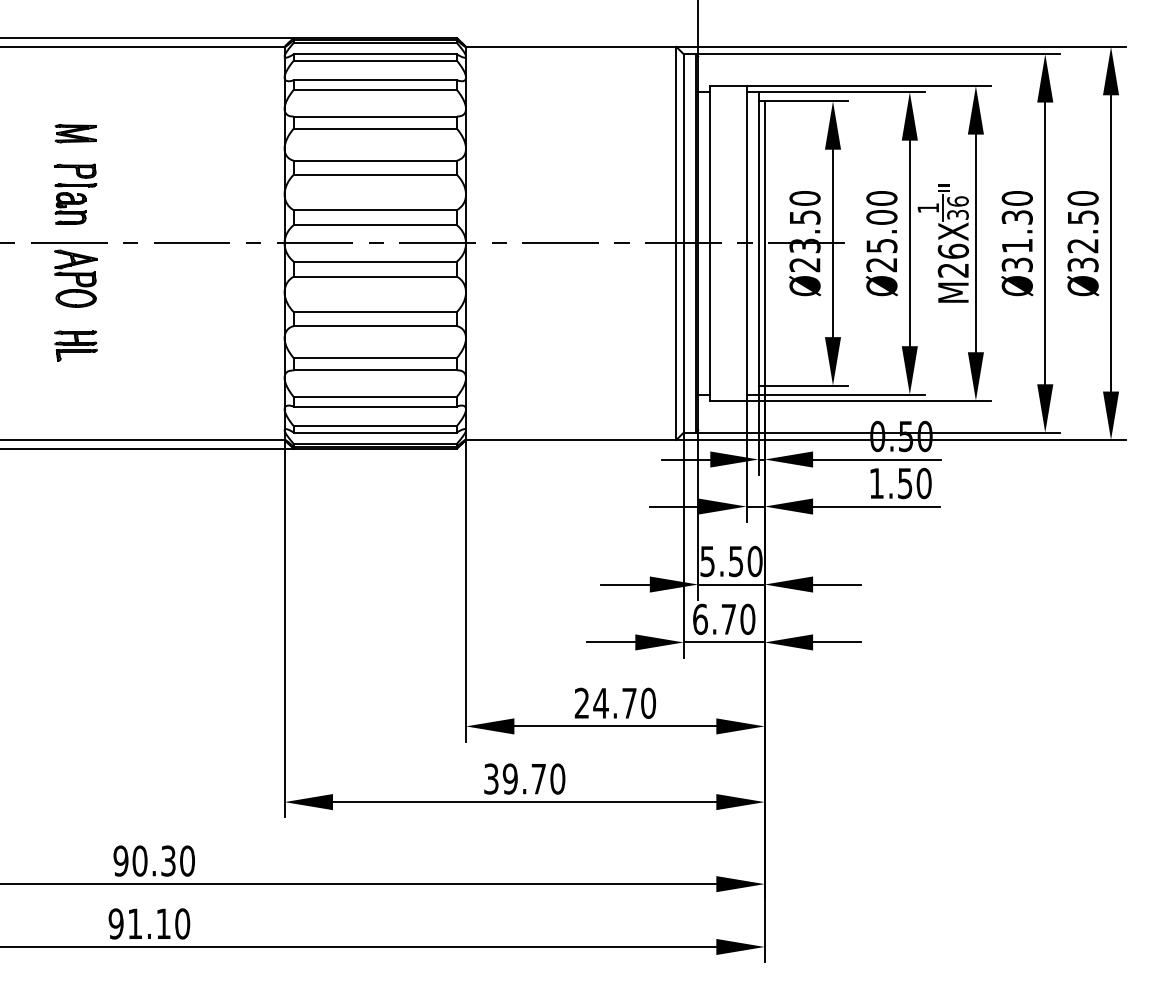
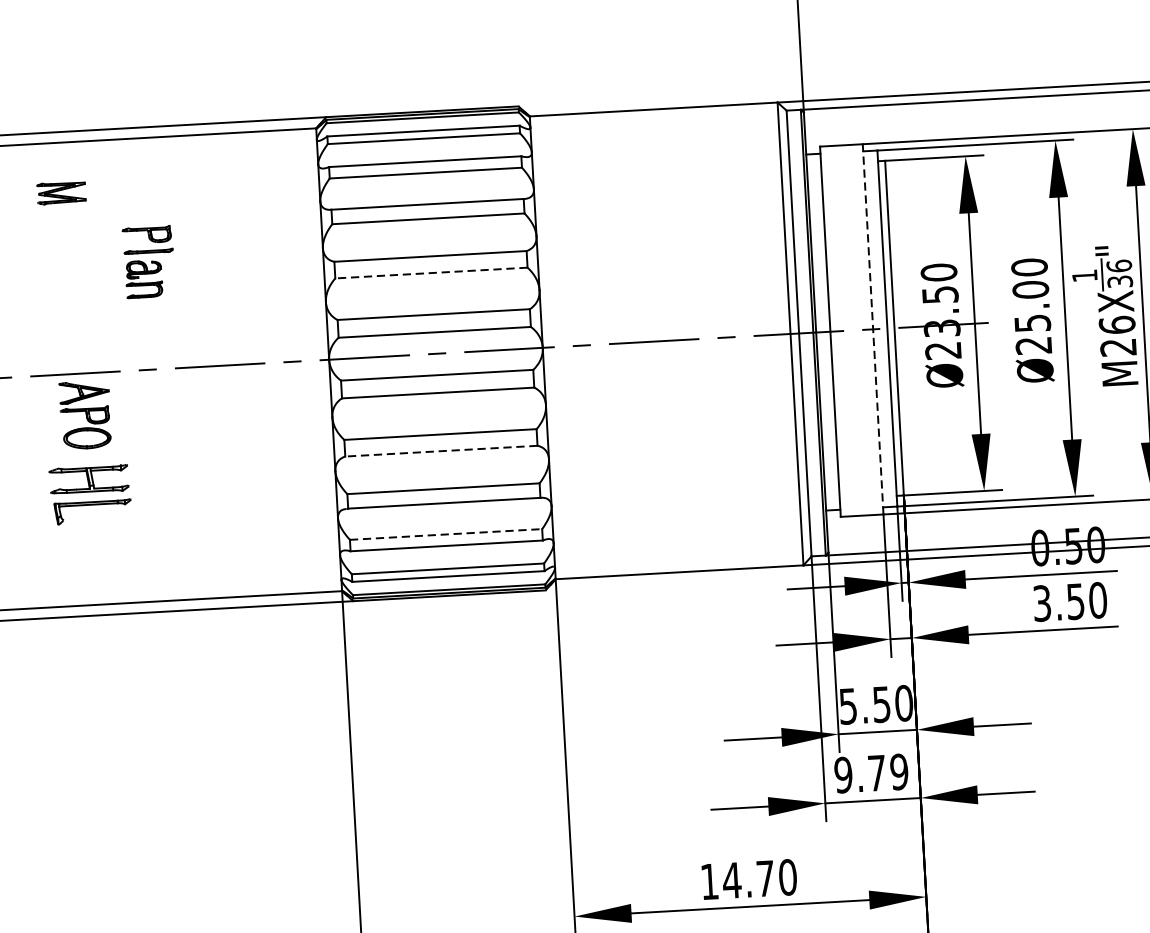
part: (75, 133) -> (60, 192), moved
line: (375, 174) -> (431, 272), solid -> dashed
part: (75, 193) -> (148, 261), moved
line: (746, 242) -> (872, 328), solid -> dashed
line: (375, 326) -> (441, 451), solid -> dashed
part: (75, 345) -> (89, 493), size x1.6
line: (375, 396) -> (446, 534), solid -> dashed
text: (876, 483) -> (1041, 603), 1.50 -> 3.50
text: (723, 618) -> (870, 772), 6.70 -> 9.79
text: (581, 702) -> (708, 880), 24.70 -> 14.70

